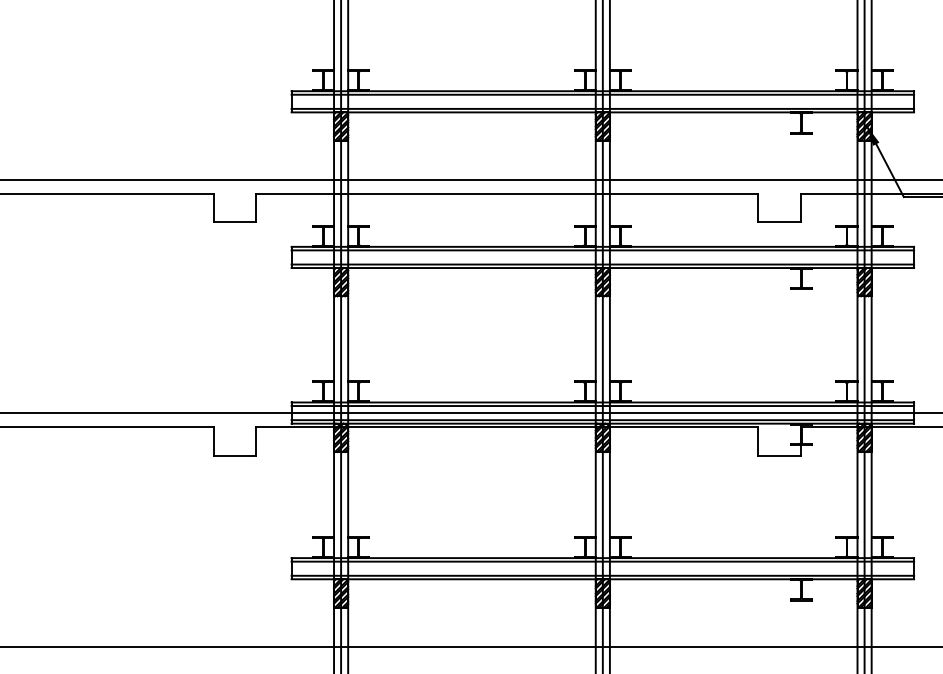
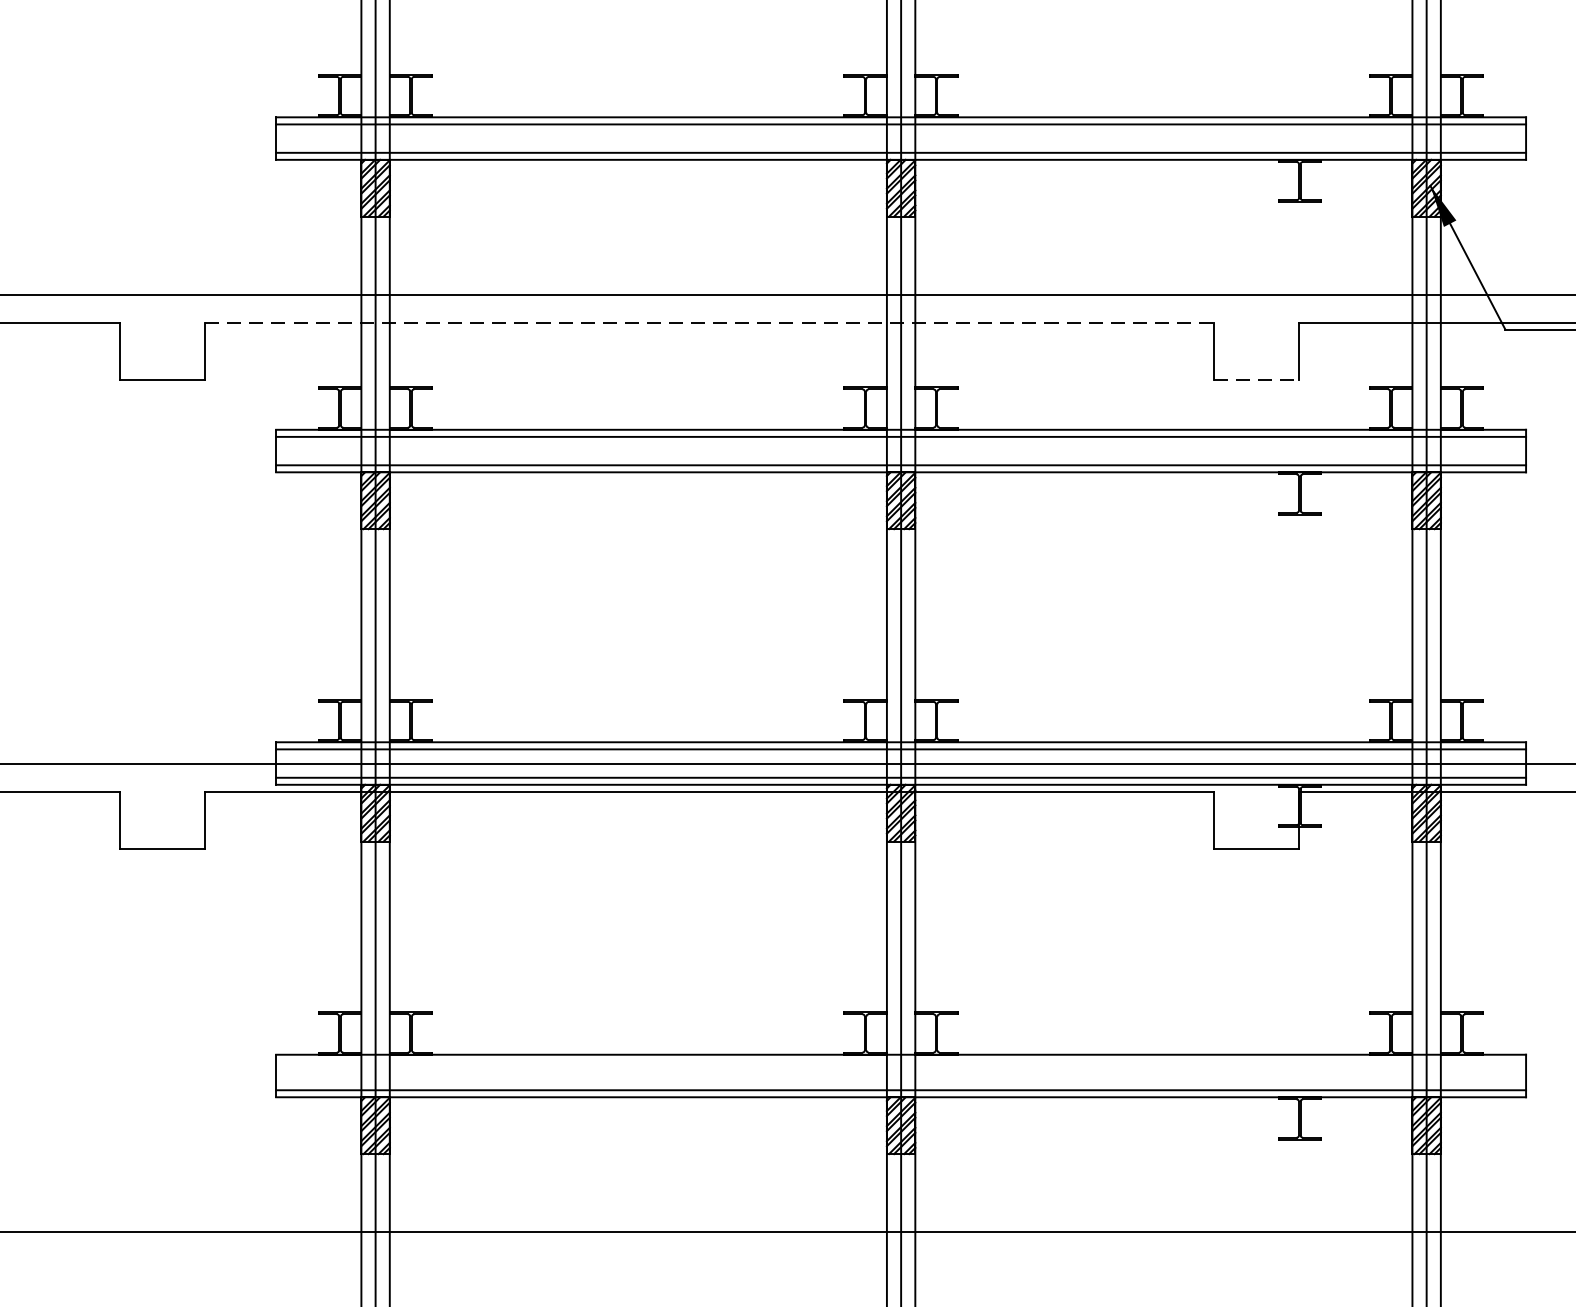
line: (507, 193) -> (709, 322), solid -> dashed
line: (780, 222) -> (1257, 380), solid -> dashed
line: (602, 561) -> (900, 1061), removed

